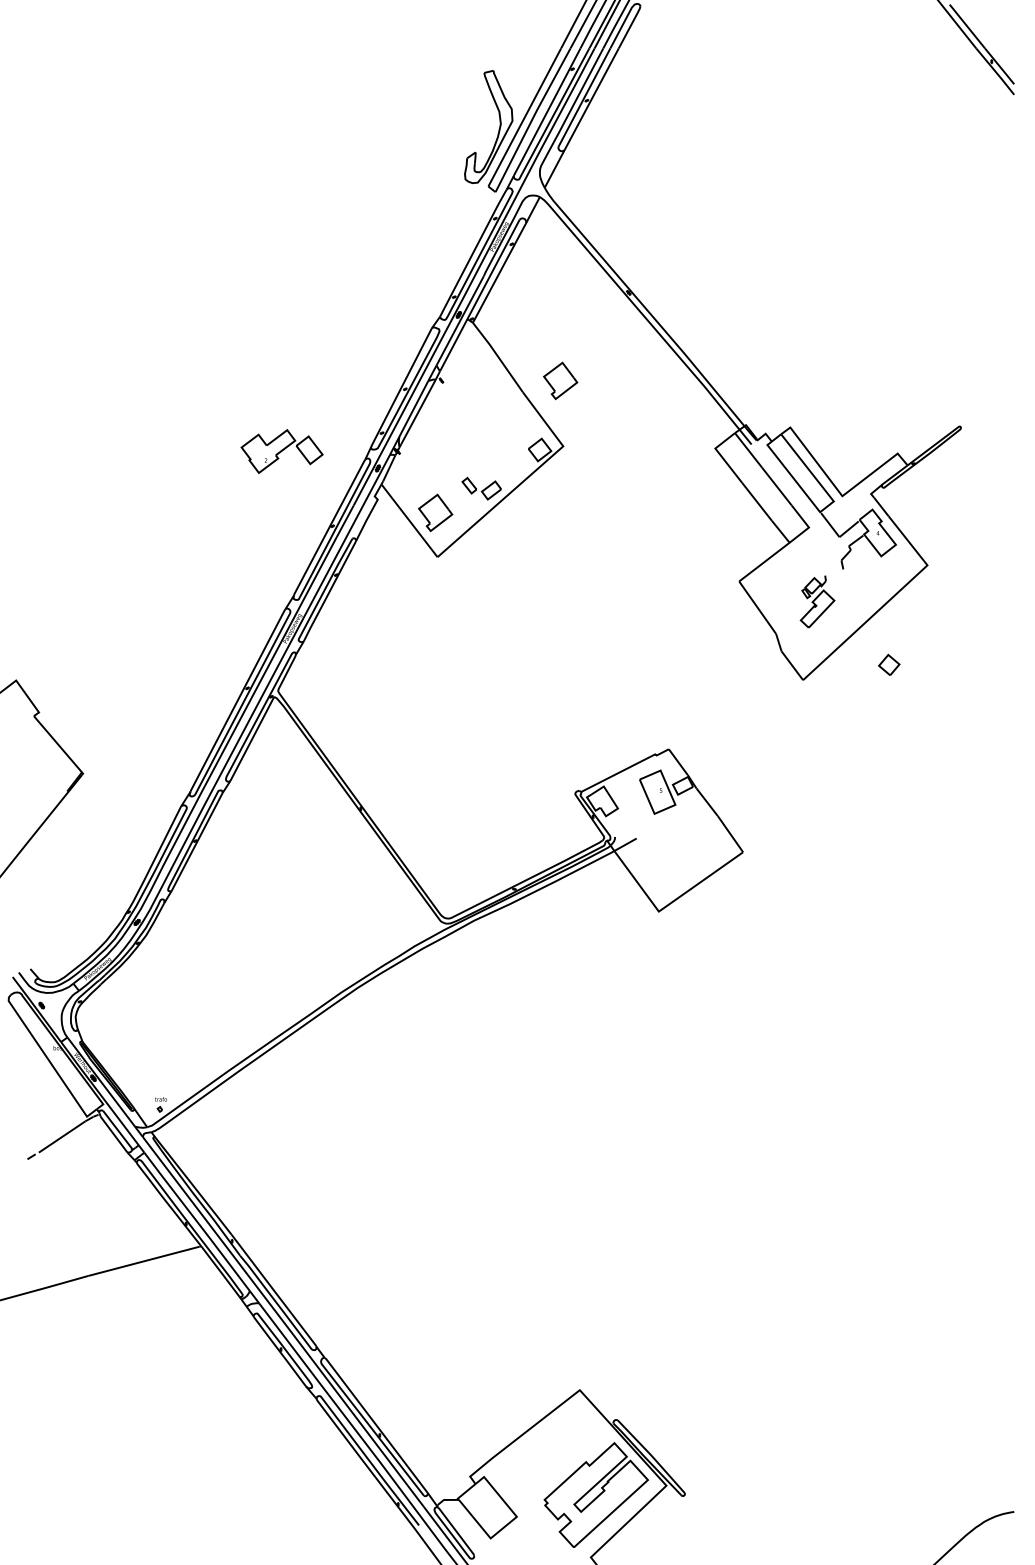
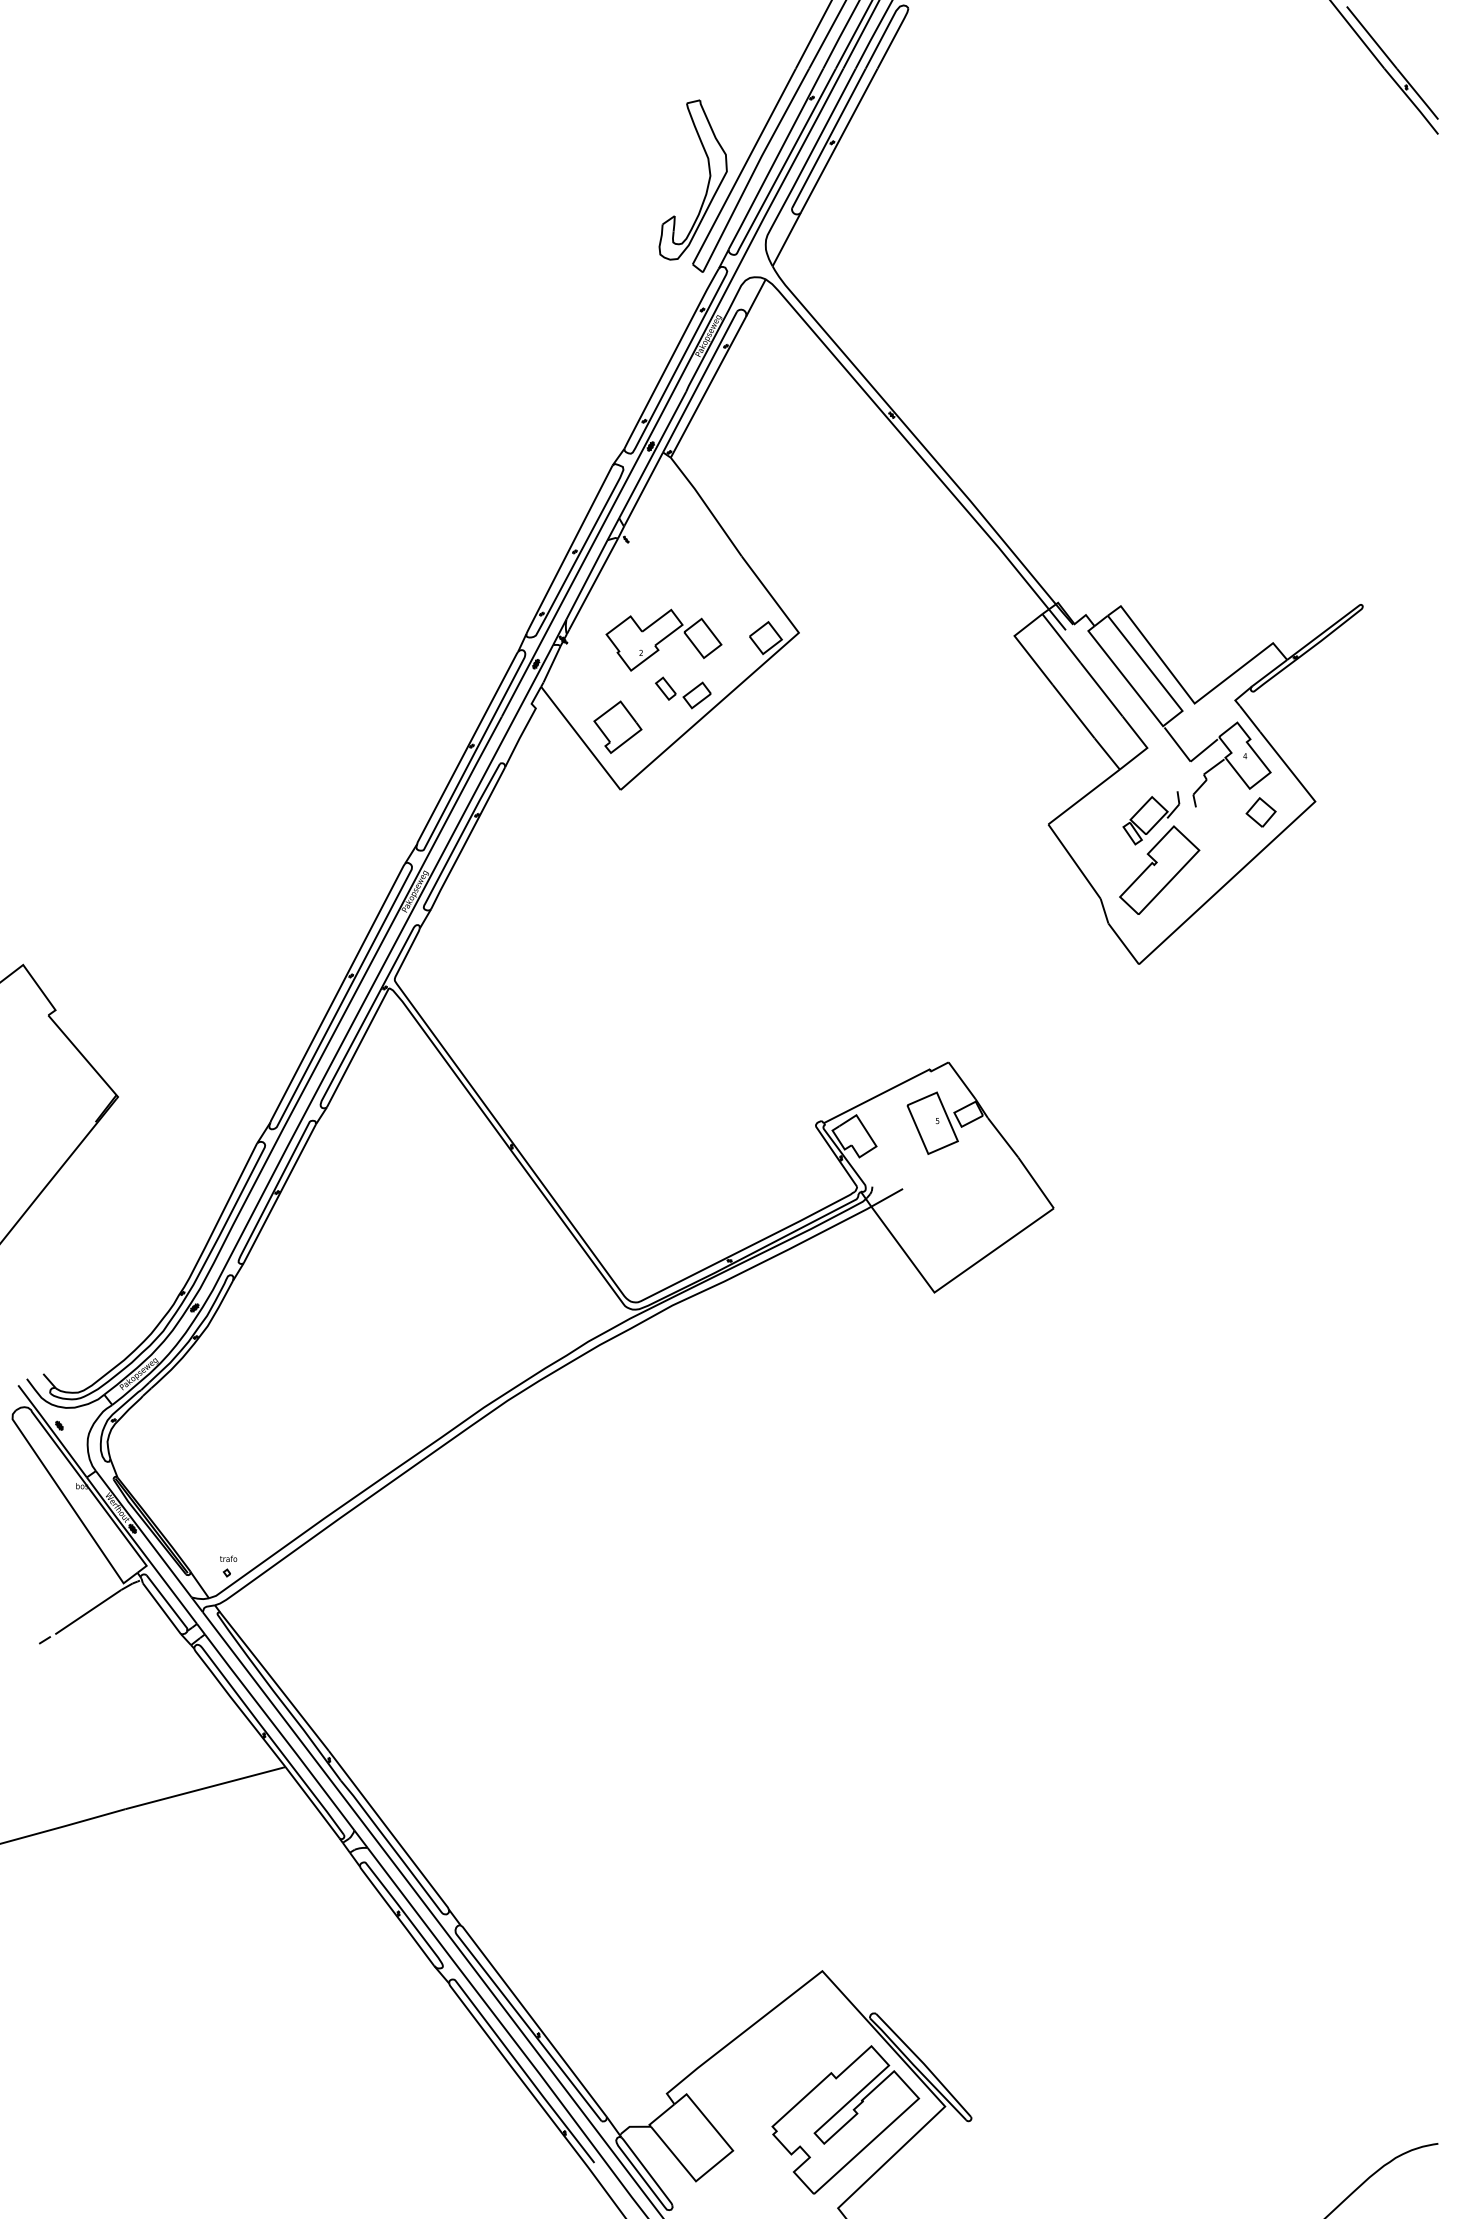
part: (560, 380) -> (794, 539), removed
part: (281, 451) -> (663, 640), moved
part: (817, 601) -> (1159, 852), size x1.67
part: (889, 664) -> (1261, 811), moved

